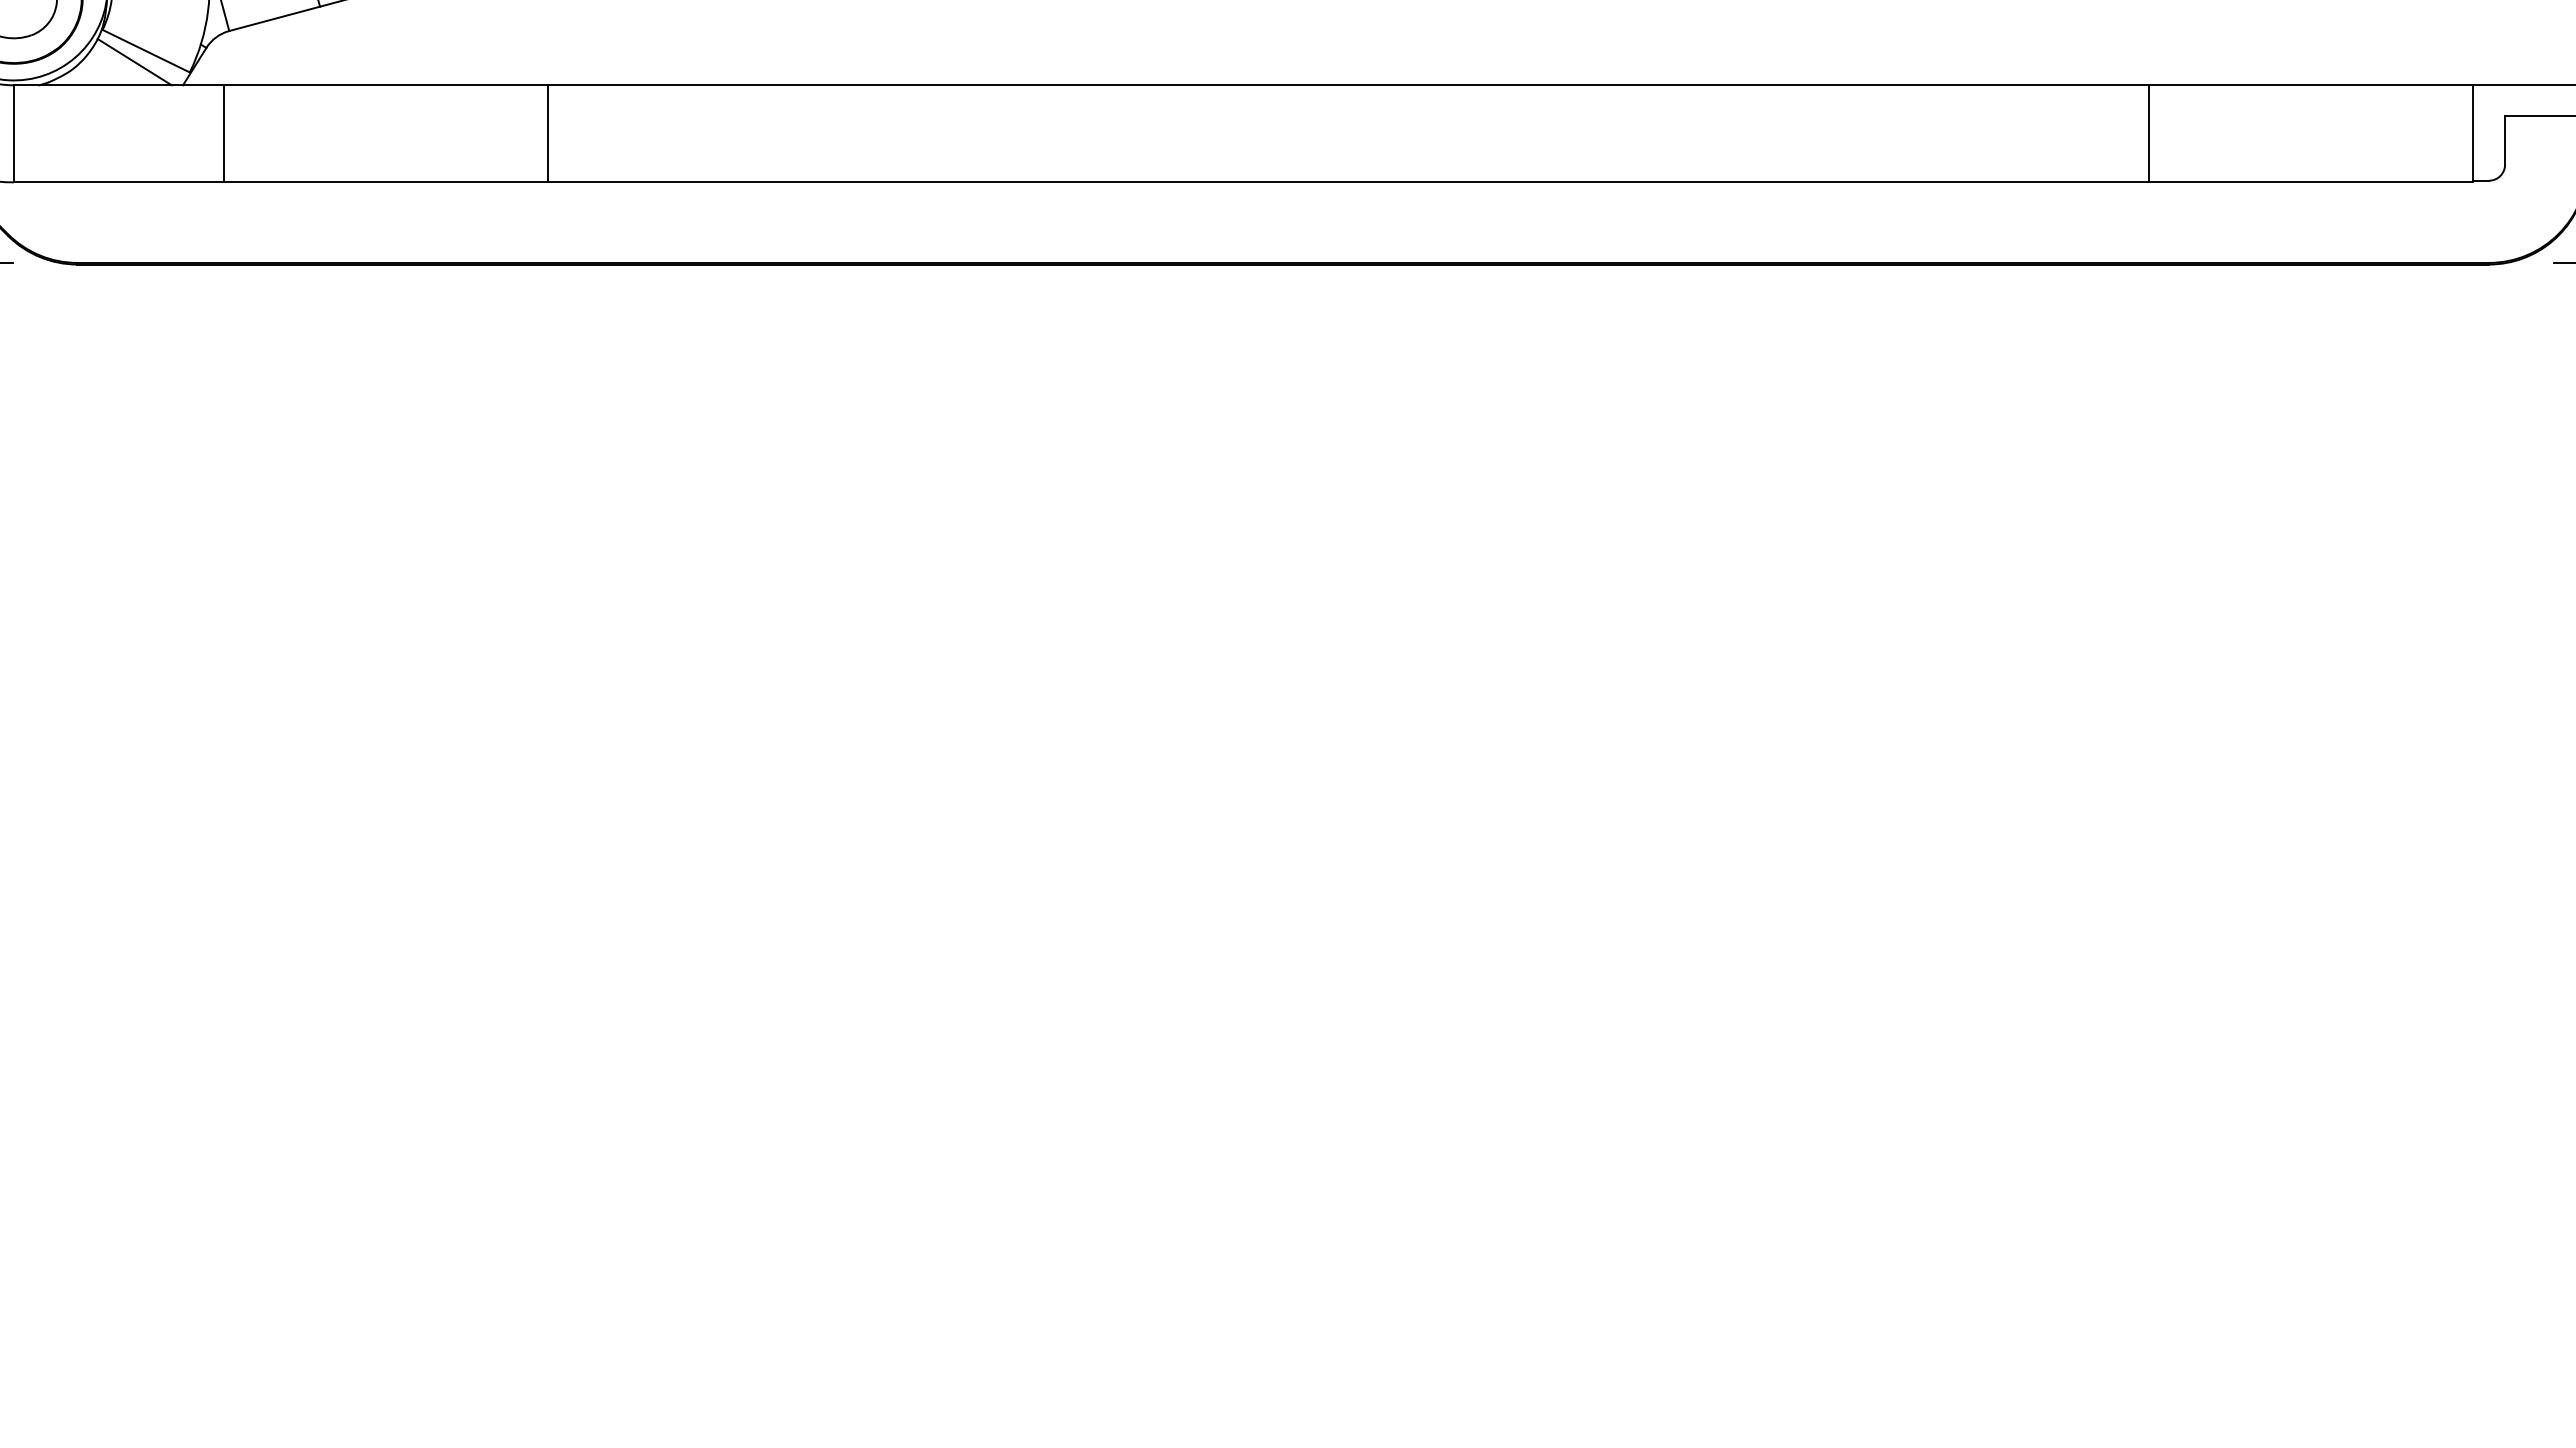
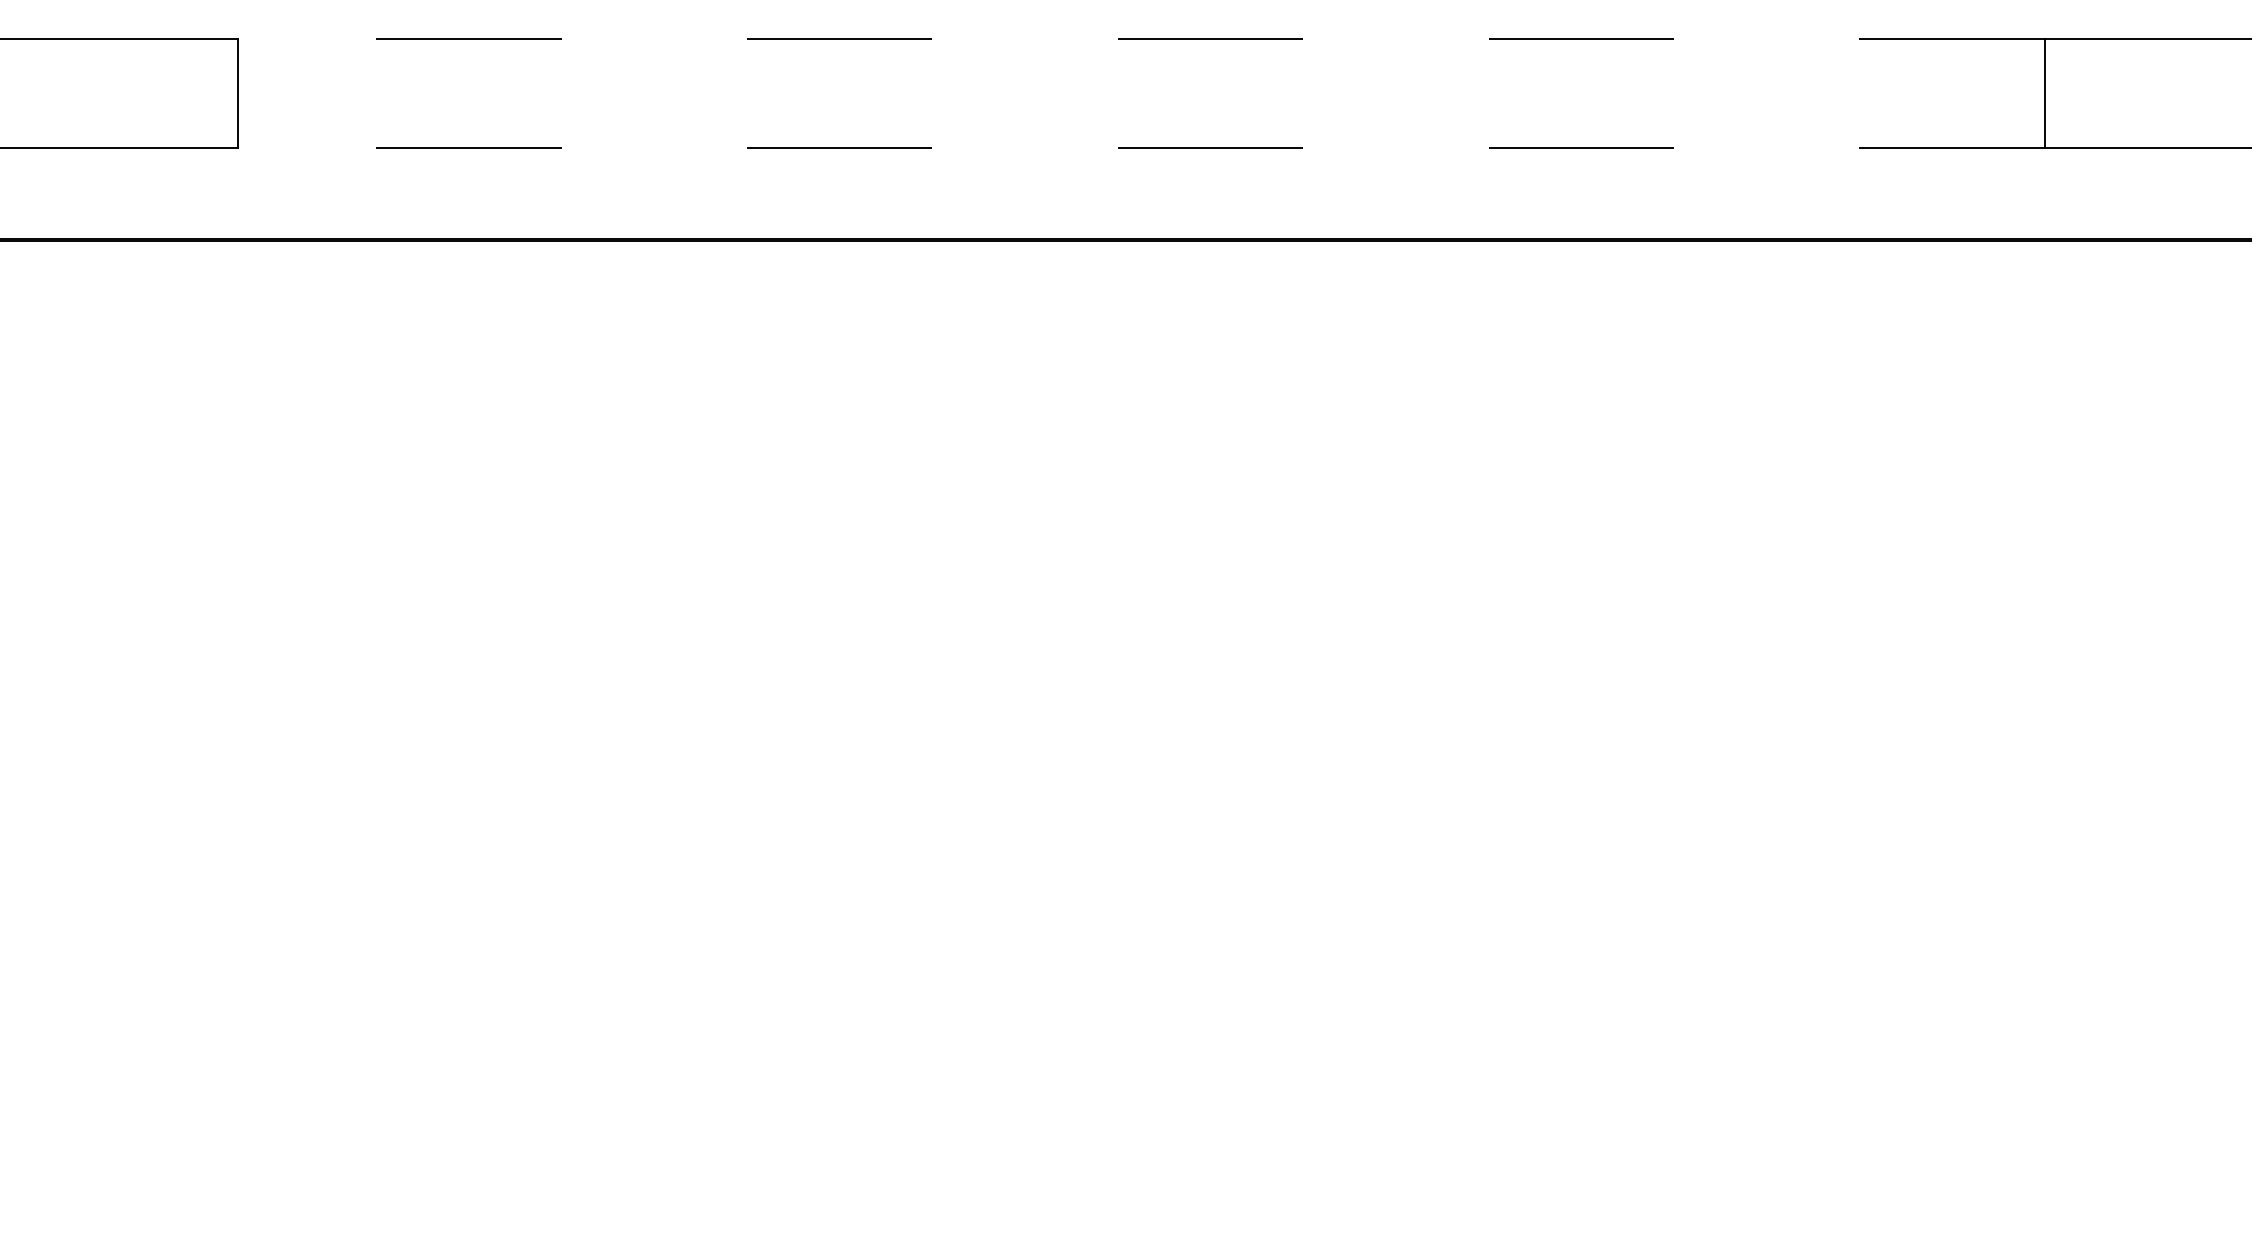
line: (1348, 85) -> (1141, 38), solid -> dashed
line: (1348, 182) -> (1141, 148), solid -> dashed

